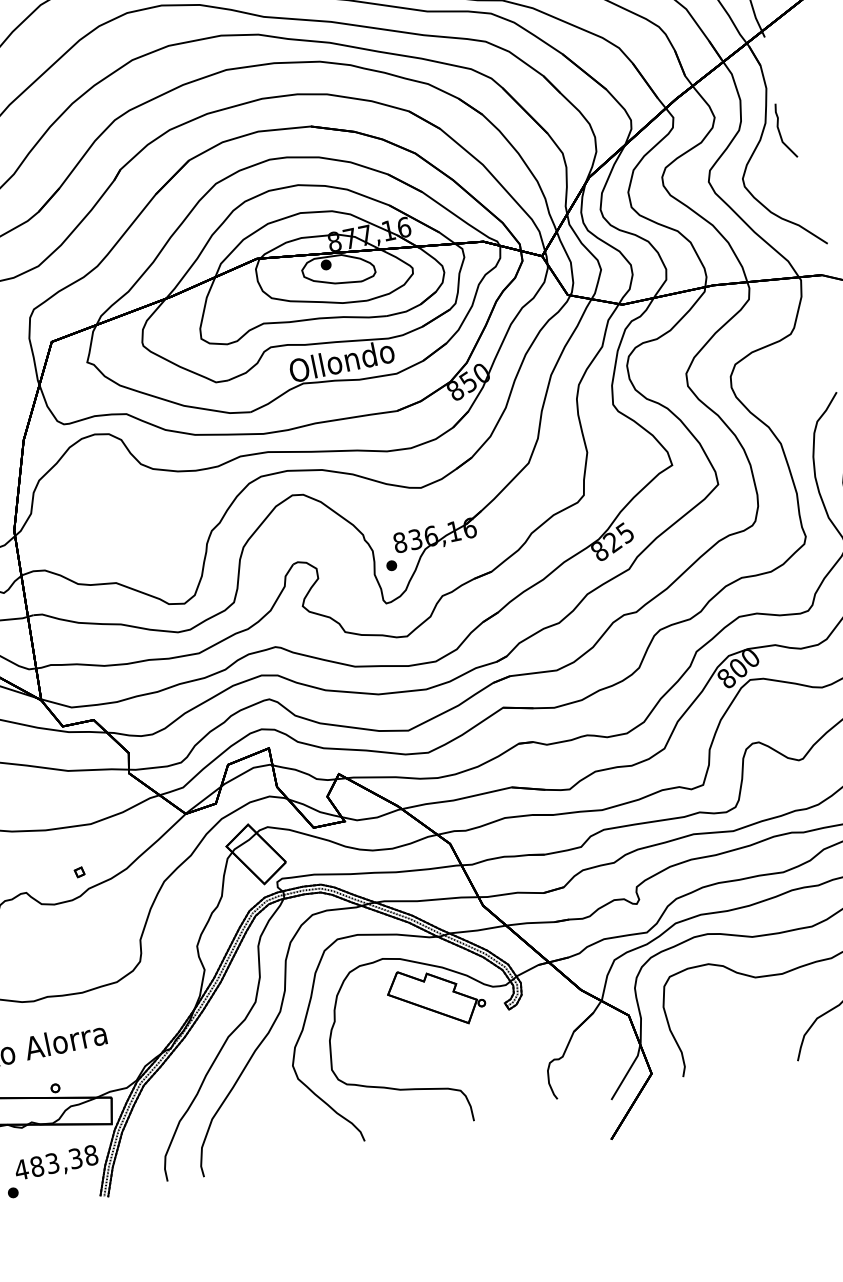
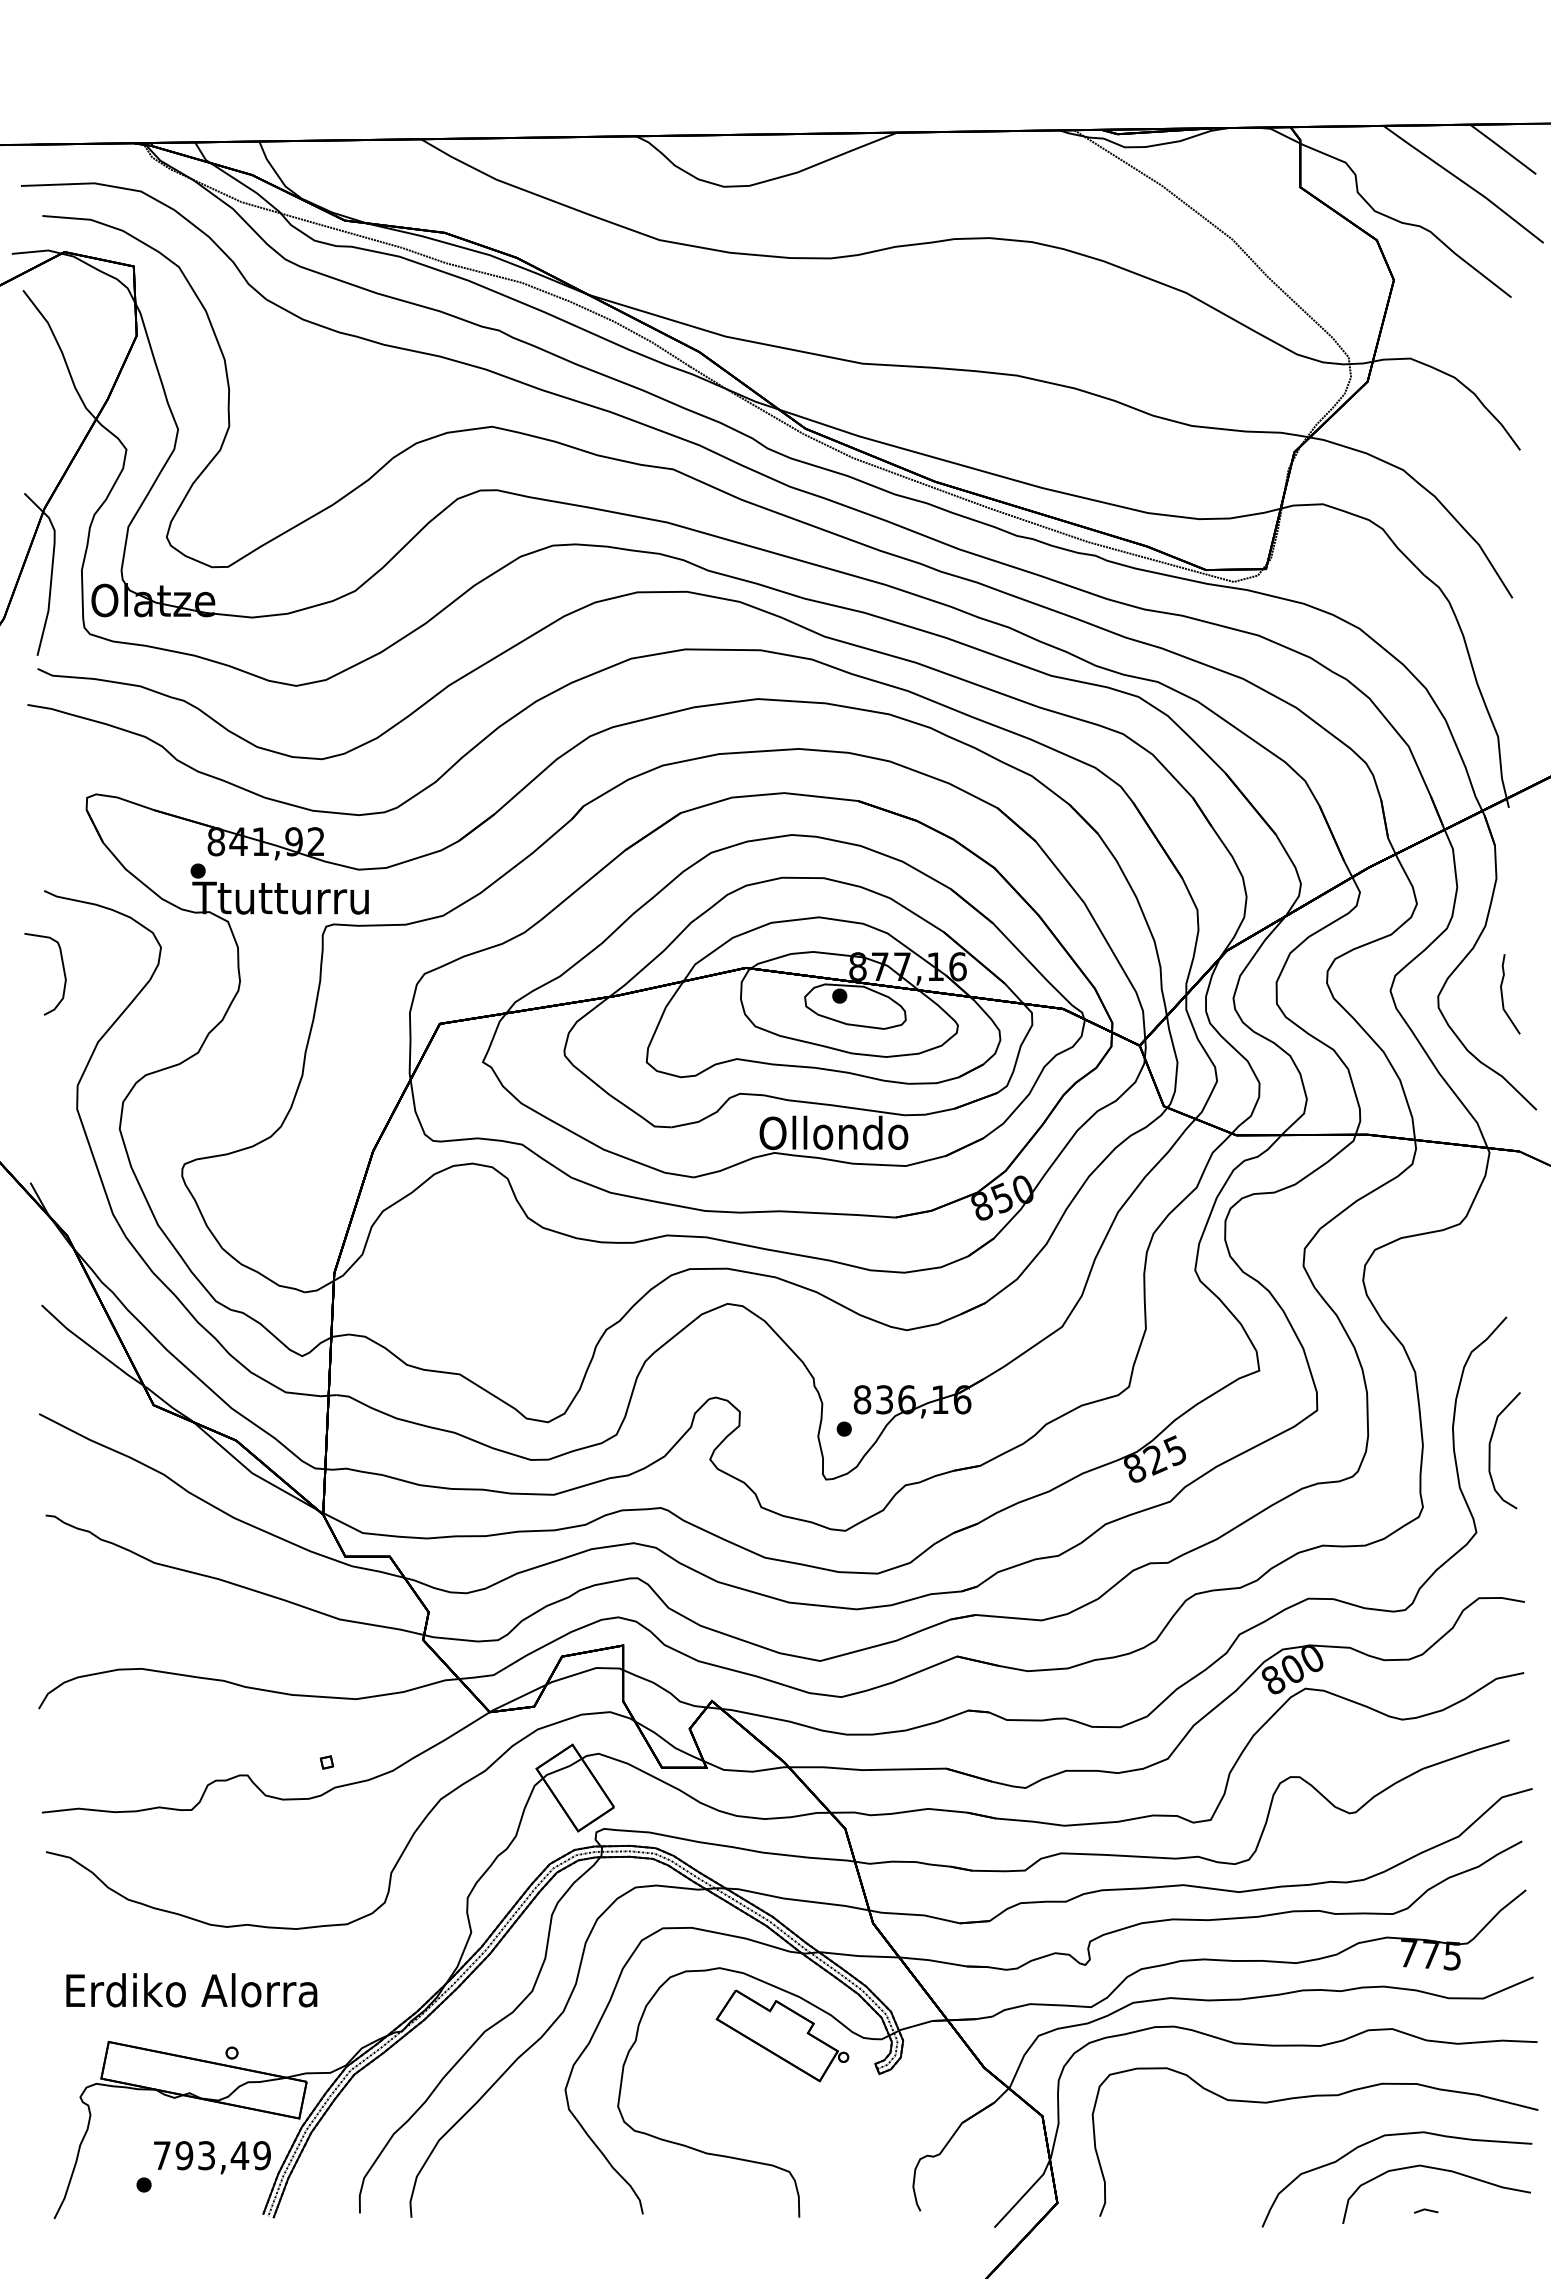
curve: (780, 134) -> (1503, 997), moved
text: (55, 1162) -> (211, 2155), 483,38 -> 793,49

